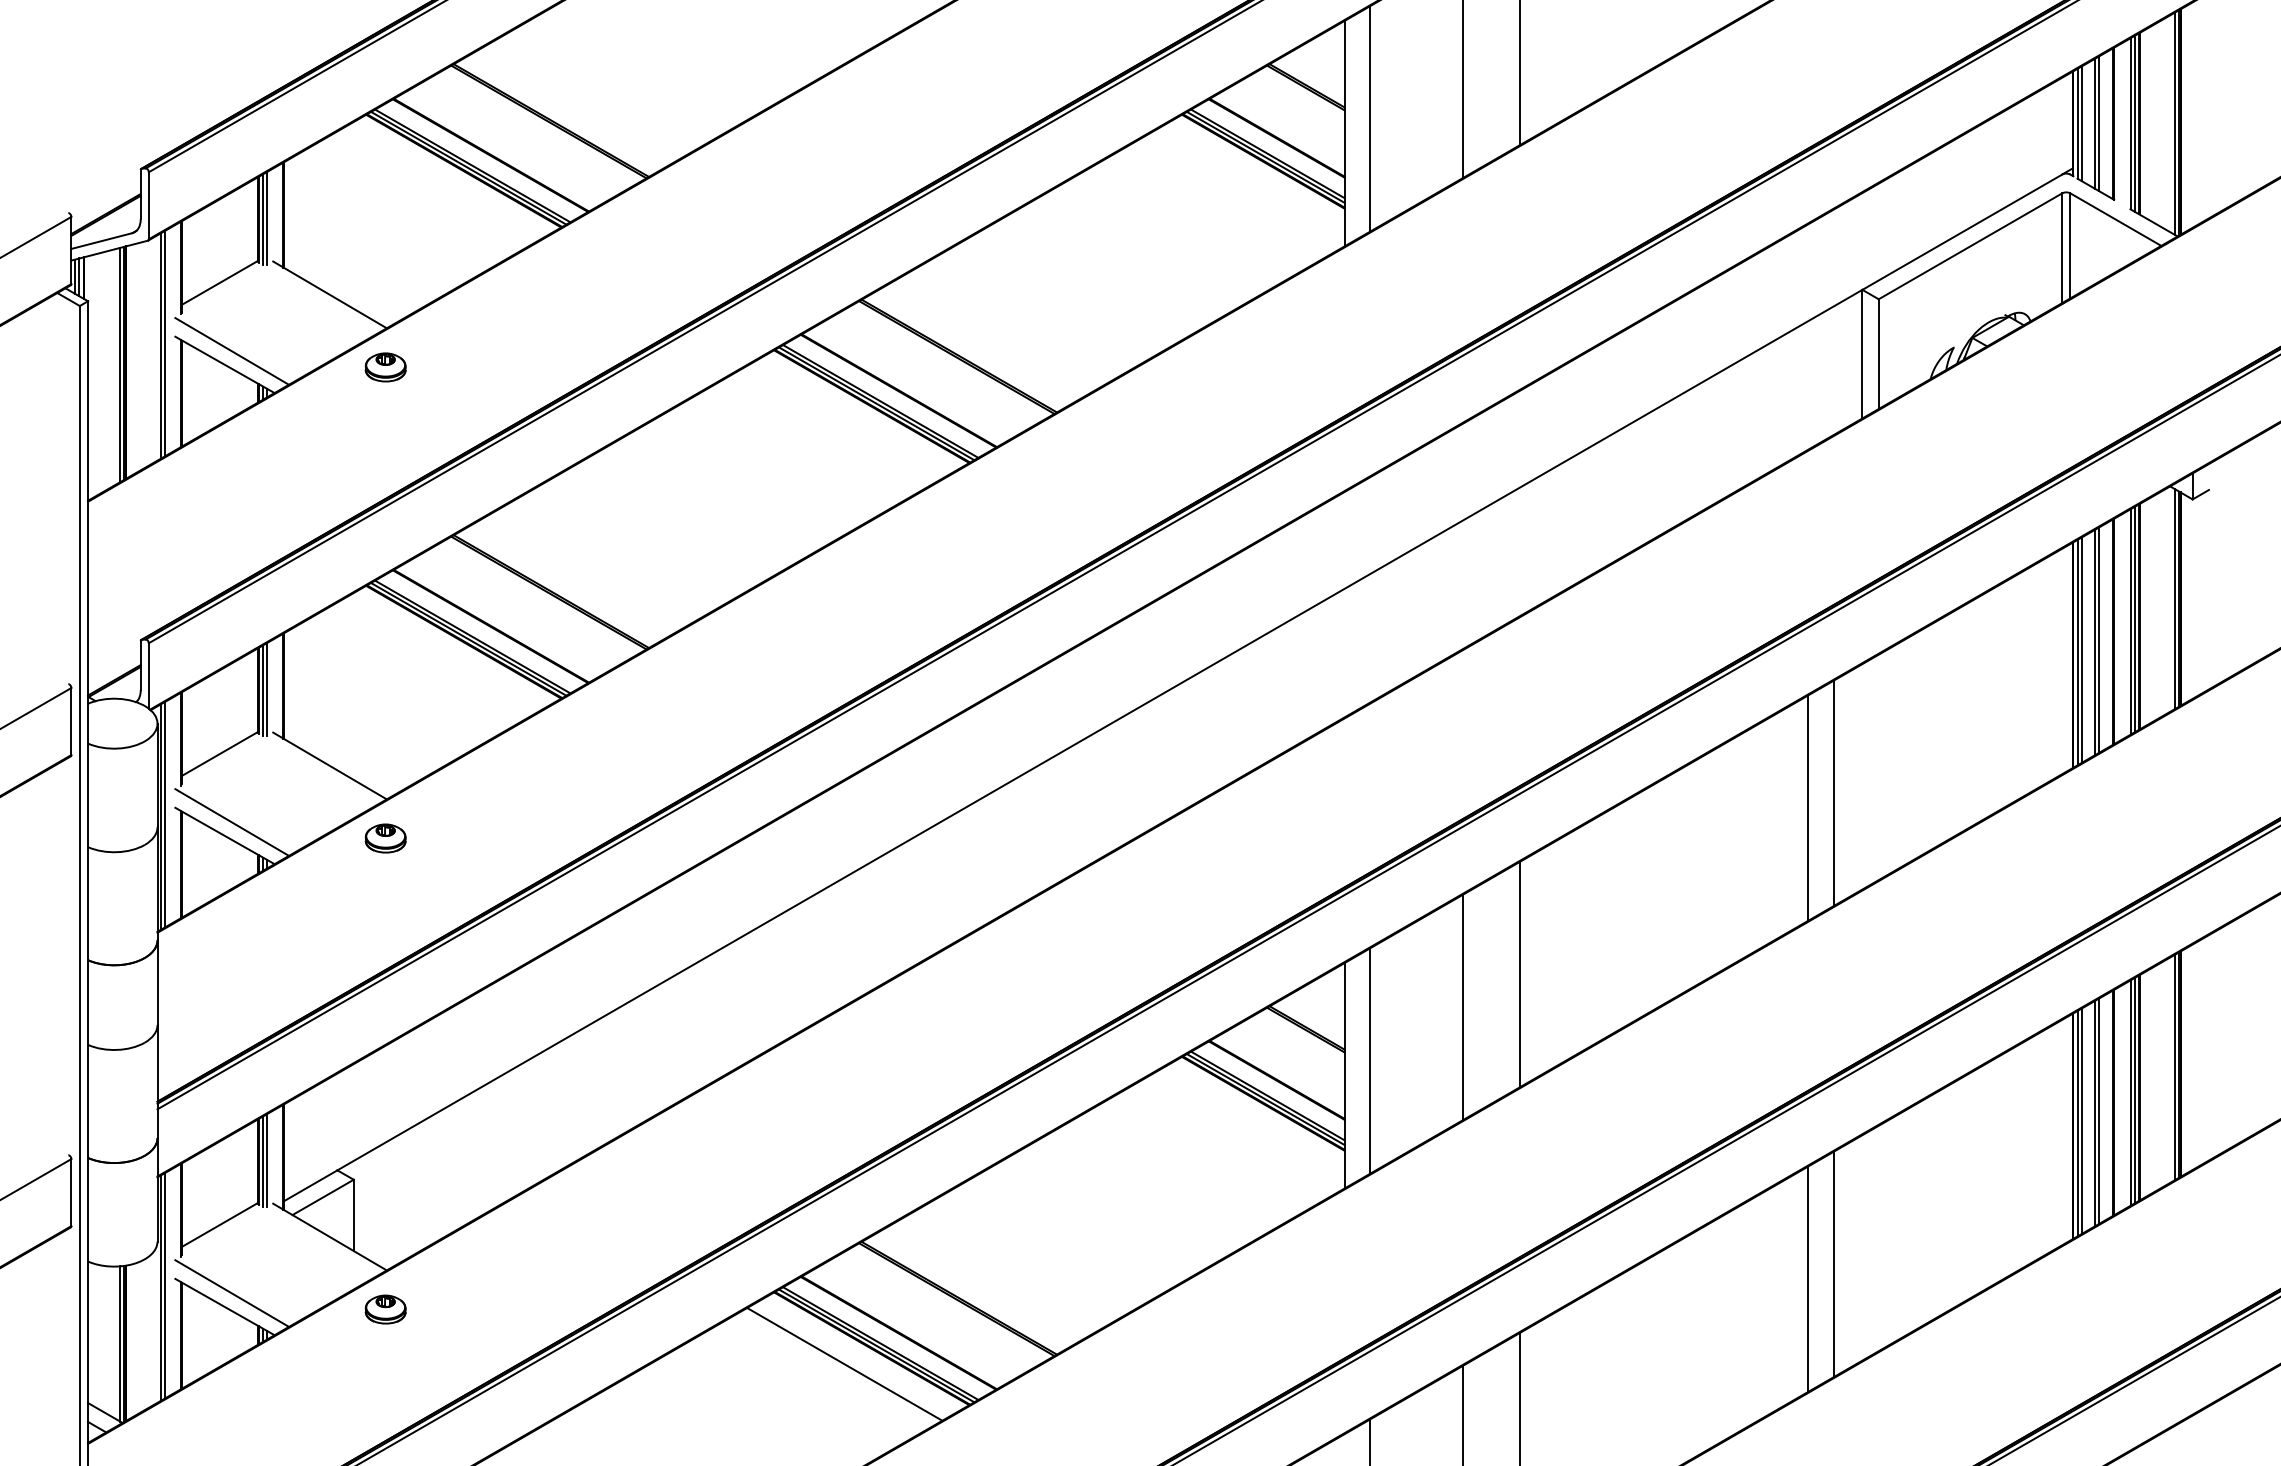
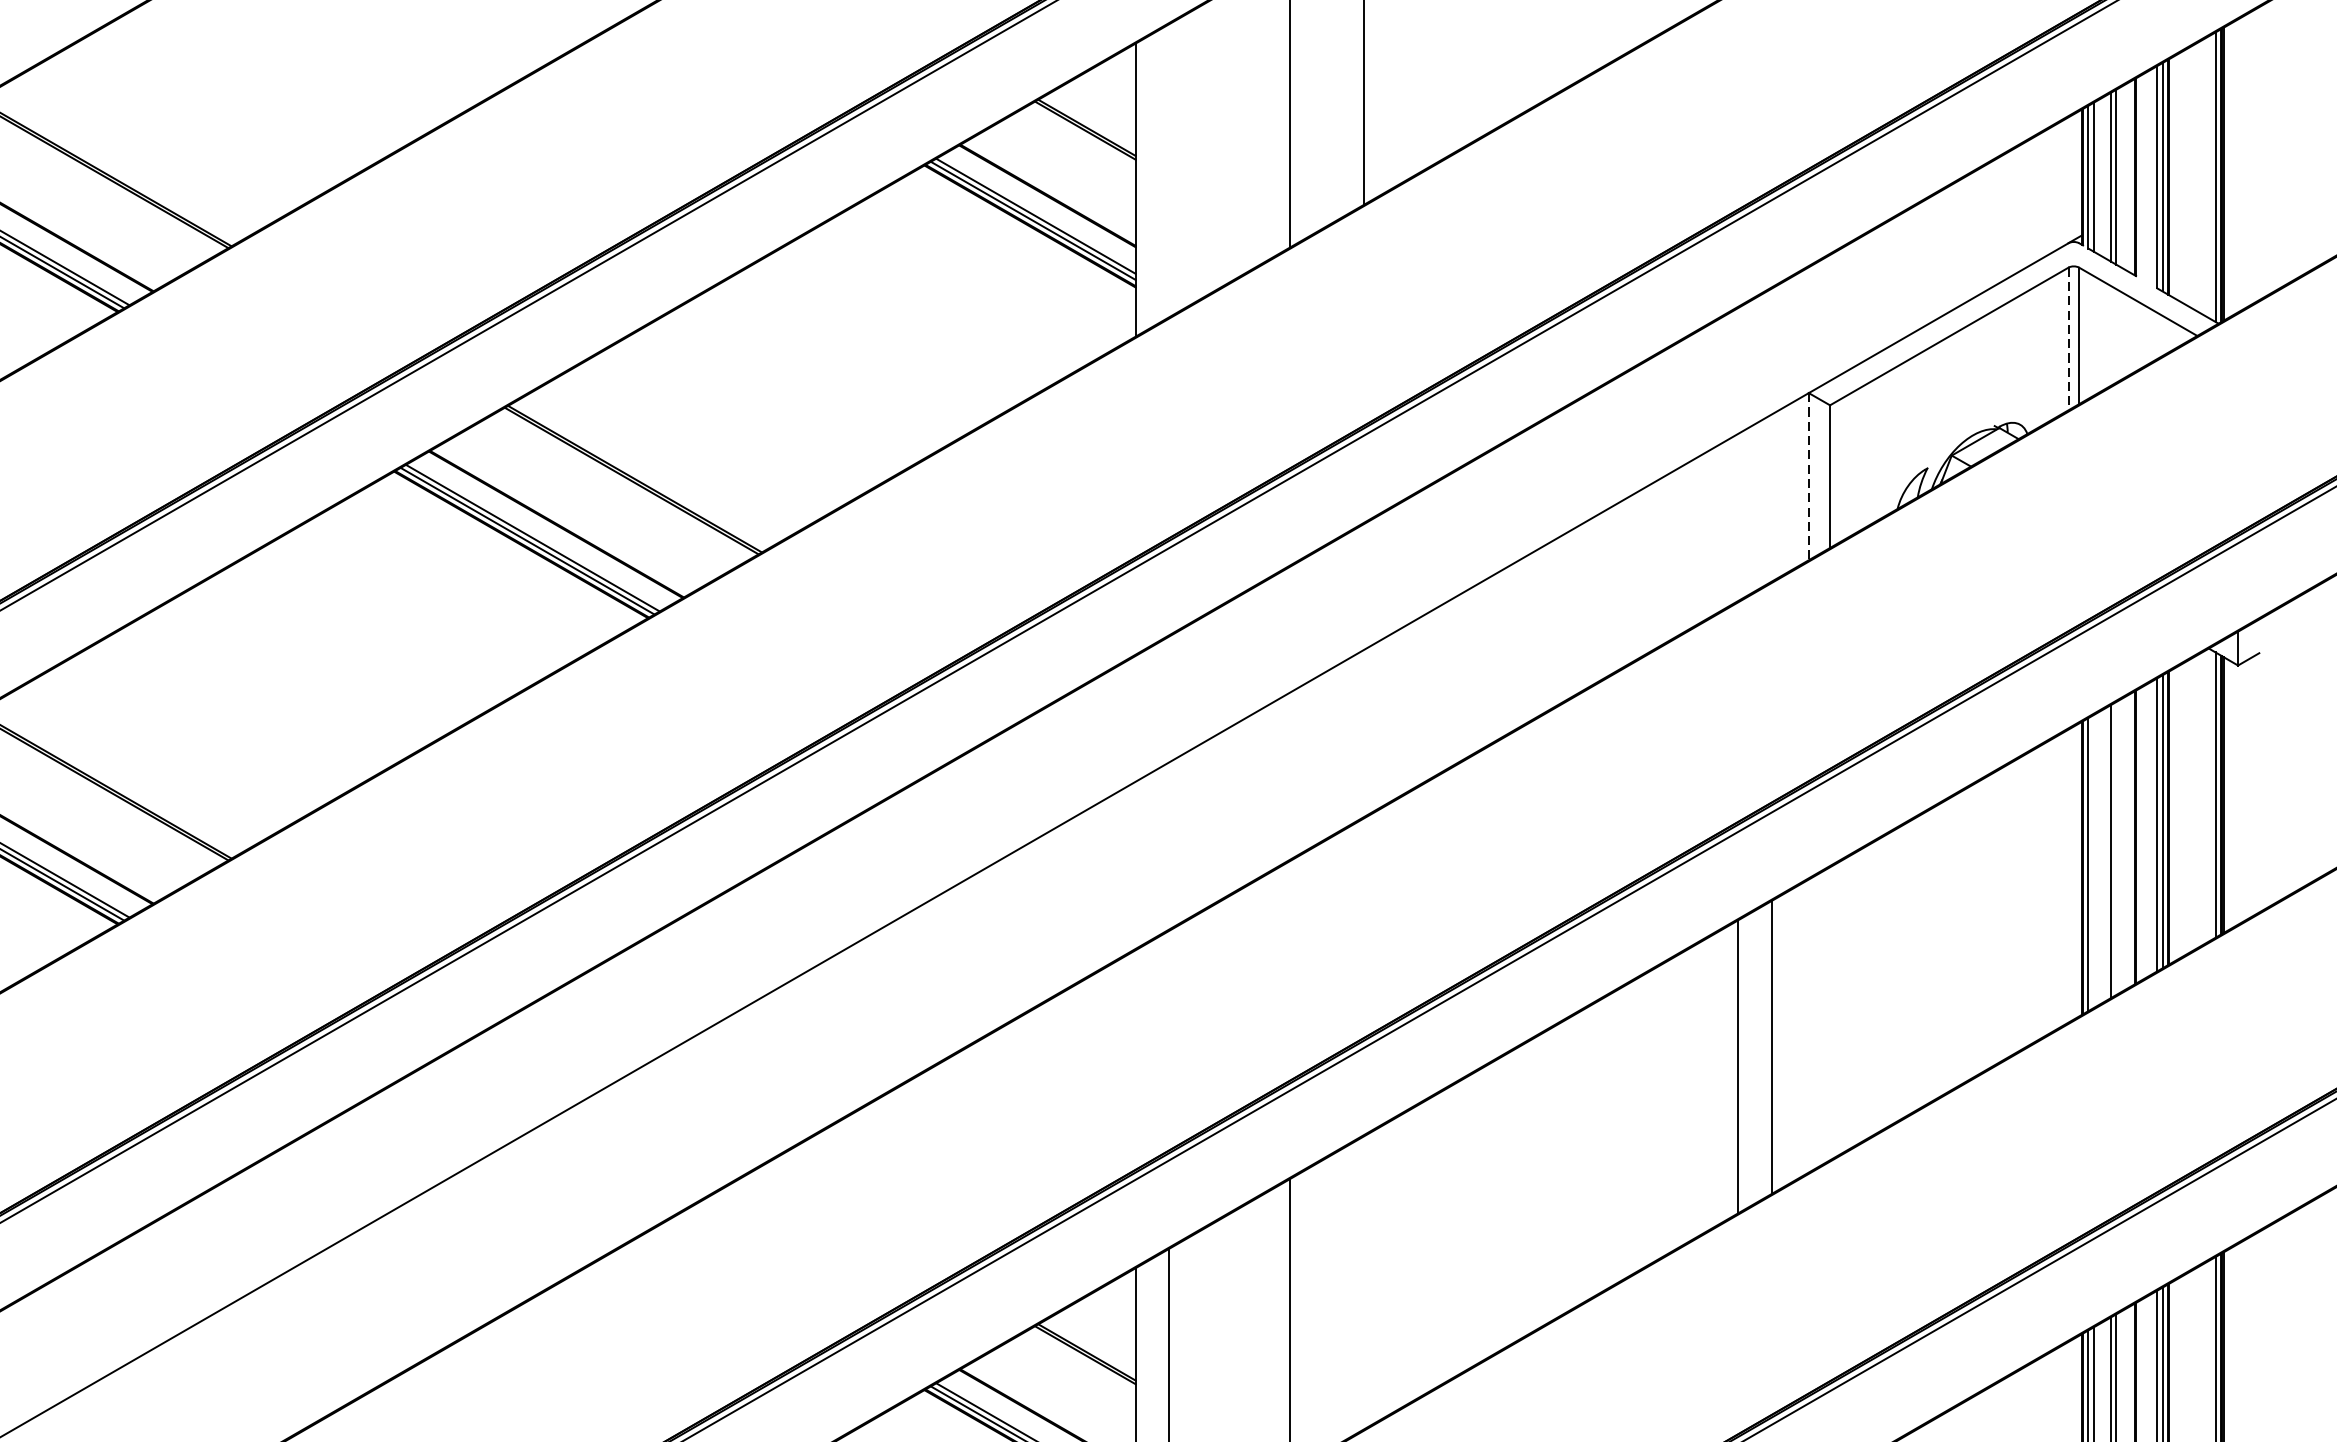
line: (1370, 118) -> (1169, 170), removed
line: (2062, 248) -> (2068, 339), solid -> dashed
line: (1862, 354) -> (1808, 477), solid -> dashed
line: (2098, 639) -> (2115, 847), removed
line: (2081, 650) -> (2093, 861), removed
line: (1520, 974) -> (1364, 1282), removed

